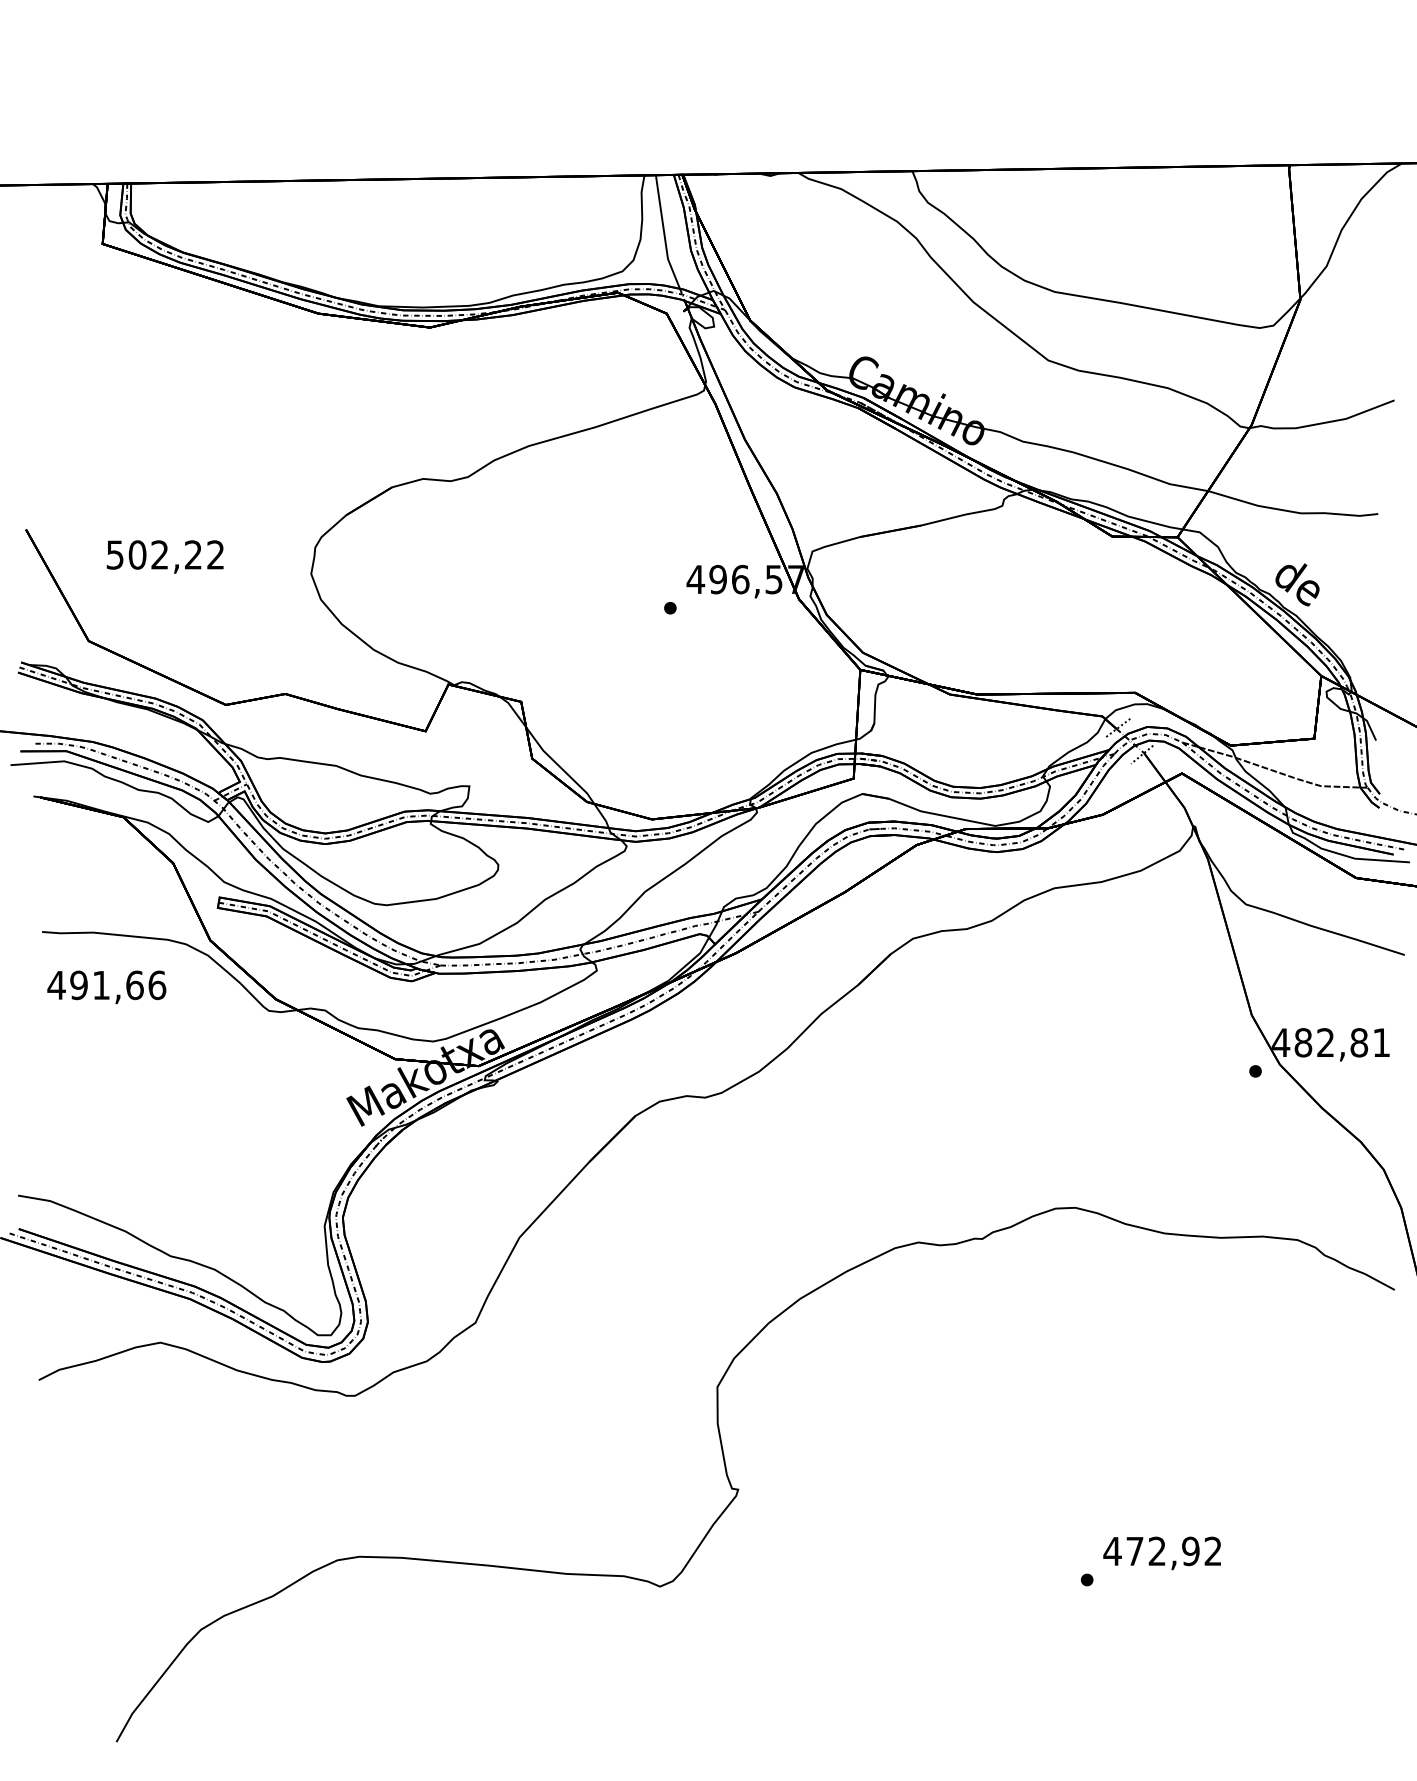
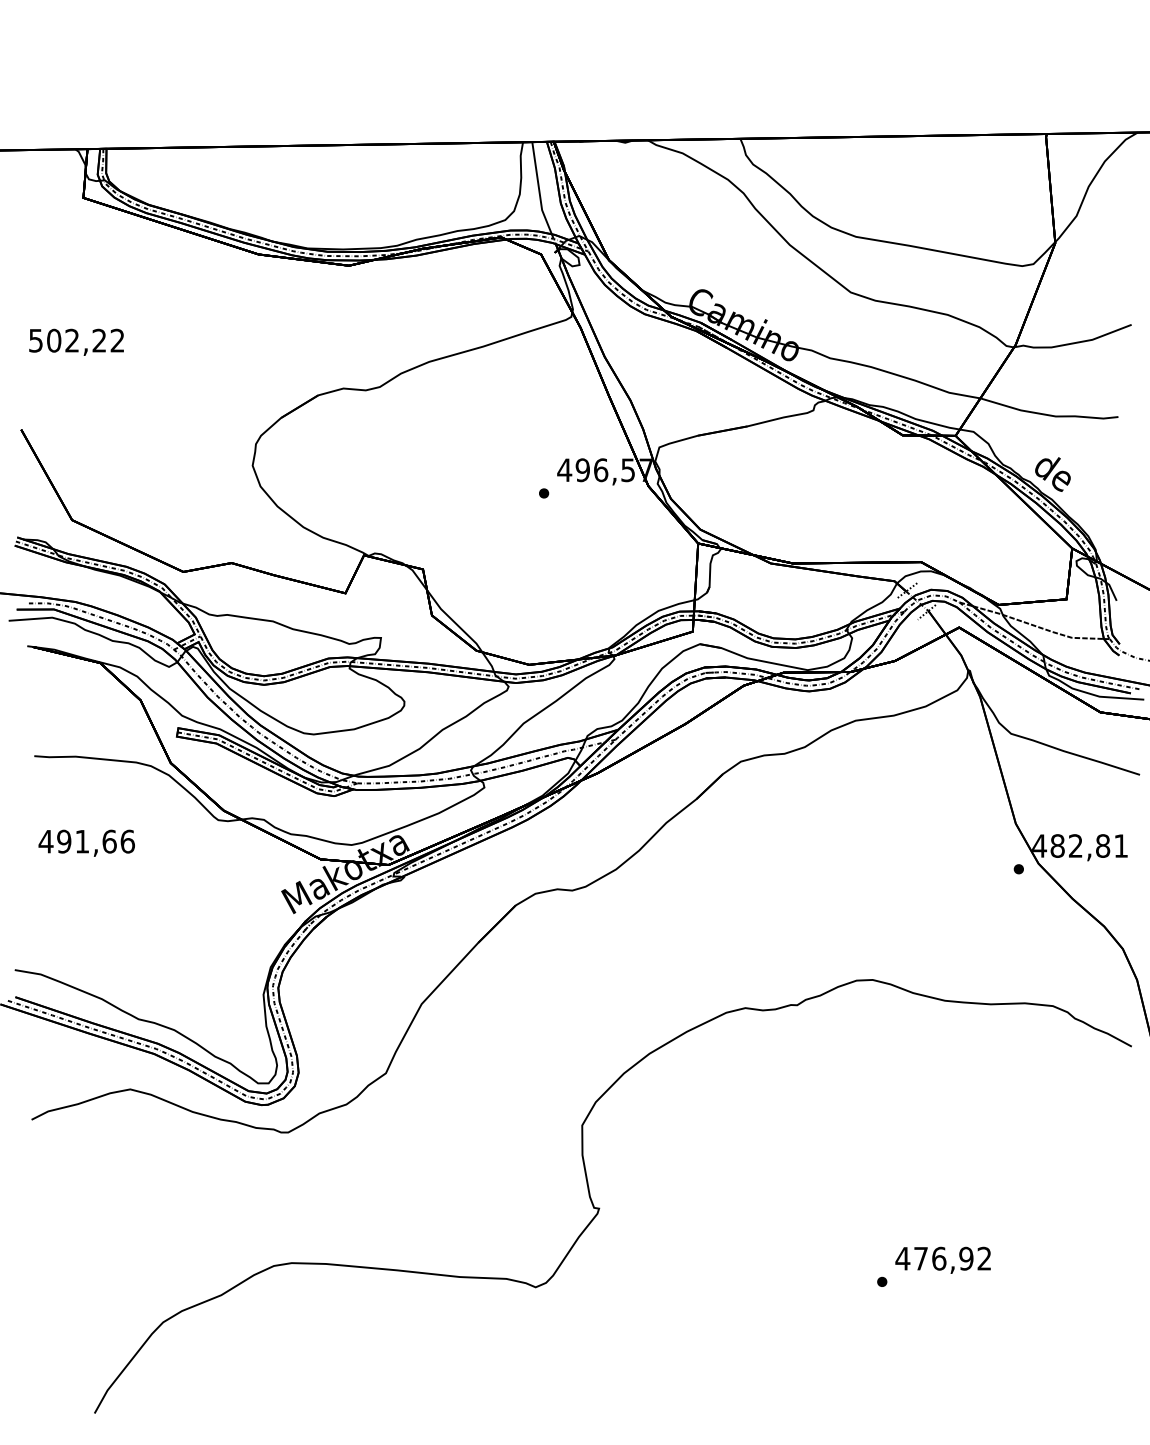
text: (164, 556) -> (75, 341), moved
text: (106, 987) -> (86, 843), moved
text: (1157, 1551) -> (939, 1258), 472,92 -> 476,92

